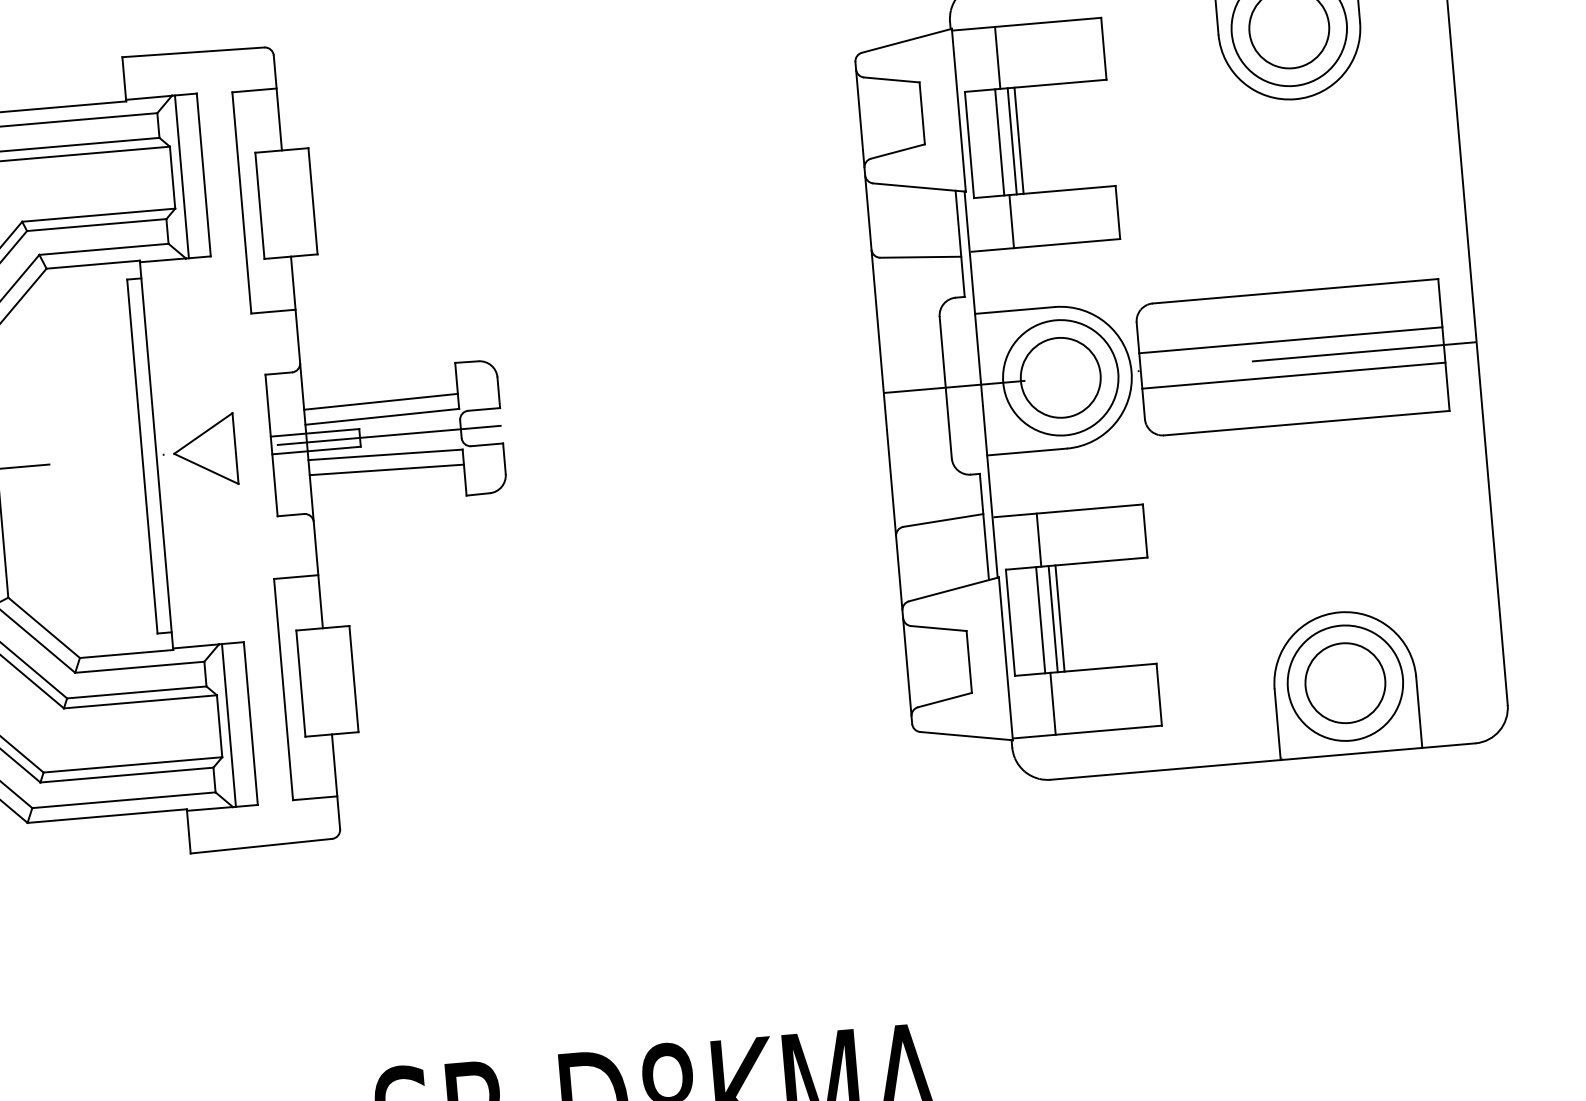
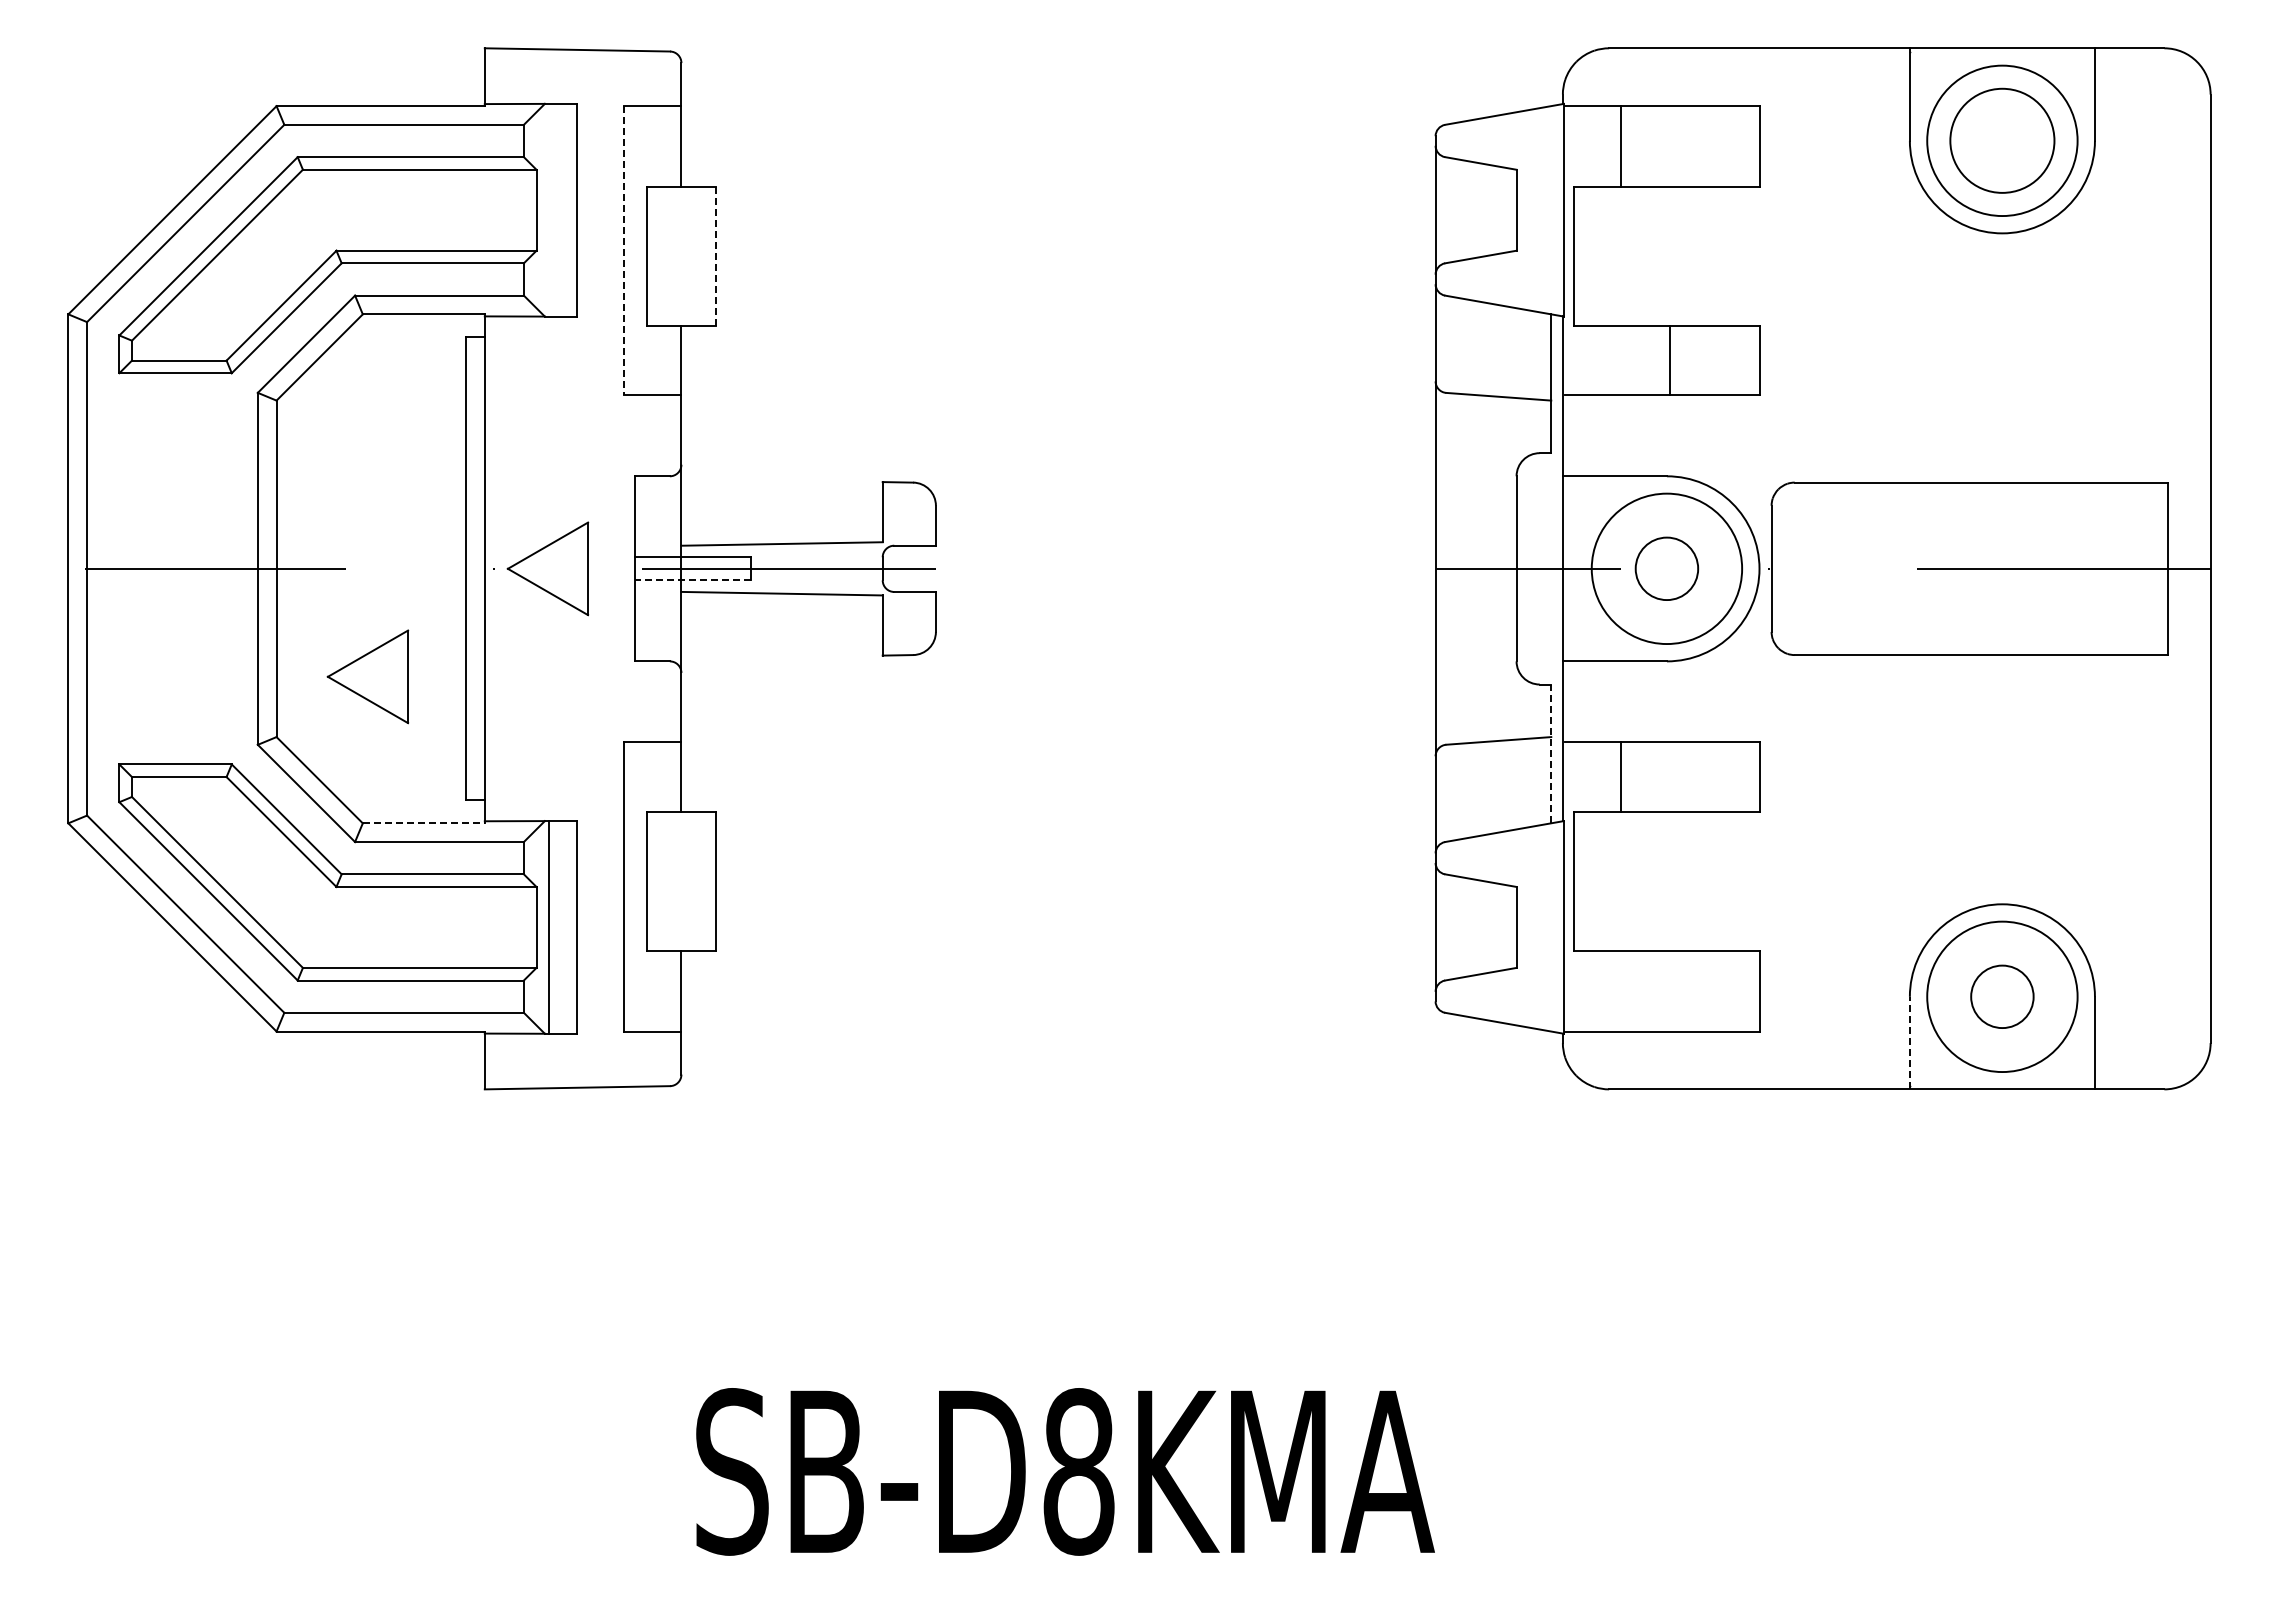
line: (1019, 140) -> (1639, 256), removed
line: (1012, 141) -> (1630, 256), removed
line: (999, 142) -> (1613, 256), removed
line: (181, 176) -> (548, 209), removed
line: (241, 202) -> (623, 250), solid -> dashed
line: (313, 202) -> (716, 257), solid -> dashed
line: (1011, 221) -> (1669, 360), moved
line: (1290, 340) -> (1969, 545), removed
line: (1293, 375) -> (1969, 591), removed
circle: (1060, 377) -> (1666, 568), size x0.6
line: (380, 401) -> (781, 524), removed
line: (316, 450) -> (693, 580), solid -> dashed
line: (386, 470) -> (781, 613), removed
line: (984, 526) -> (1551, 753), solid -> dashed
part: (73, 545) -> (367, 676), added
line: (1053, 618) -> (1630, 880), removed
line: (1060, 618) -> (1639, 880), removed
line: (1040, 619) -> (1613, 880), removed
line: (126, 654) -> (423, 823), solid -> dashed
circle: (1345, 682) -> (2002, 996), size x0.6
line: (1052, 703) -> (1620, 990), removed
line: (1277, 724) -> (1909, 1042), solid -> dashed

